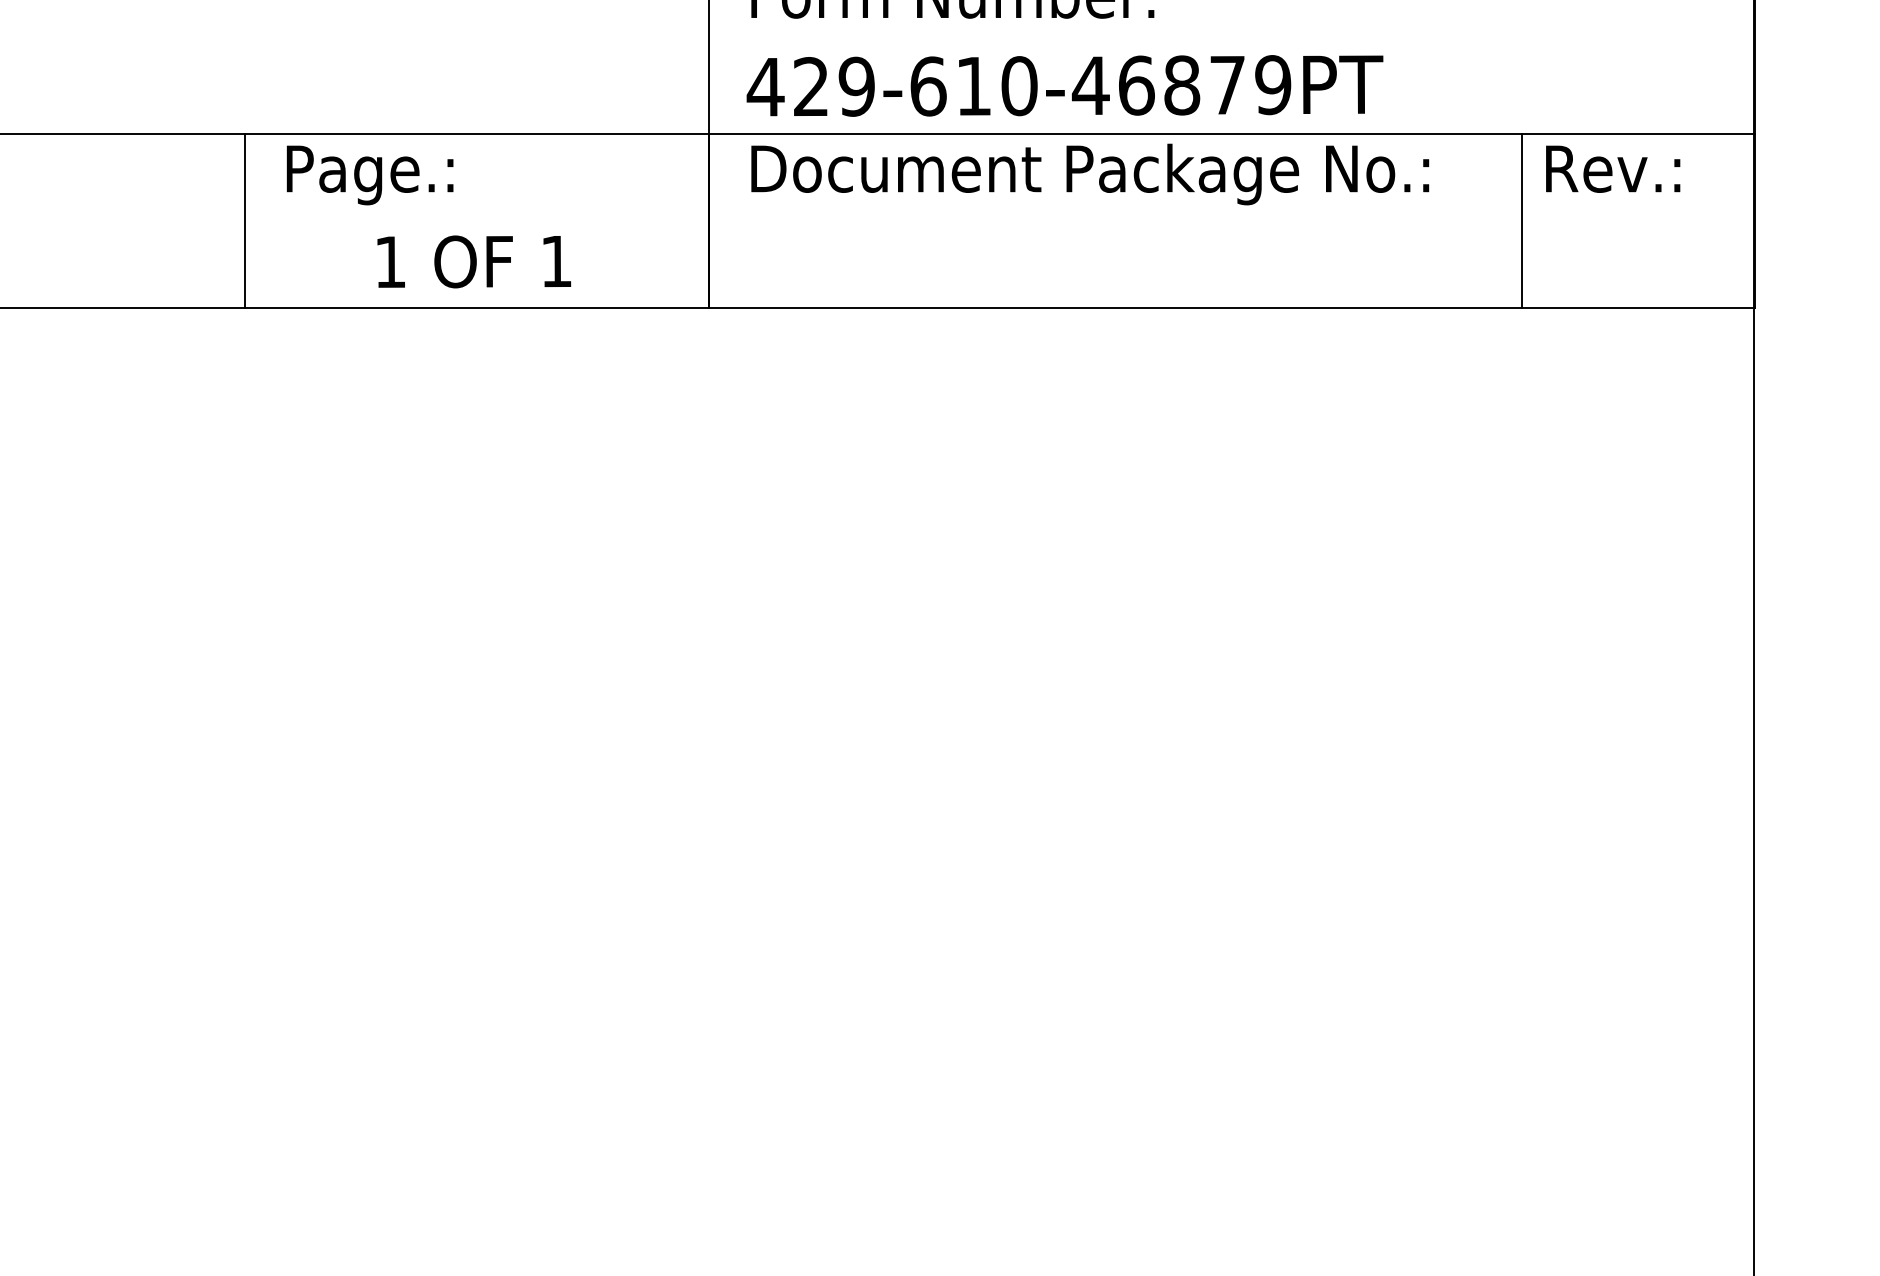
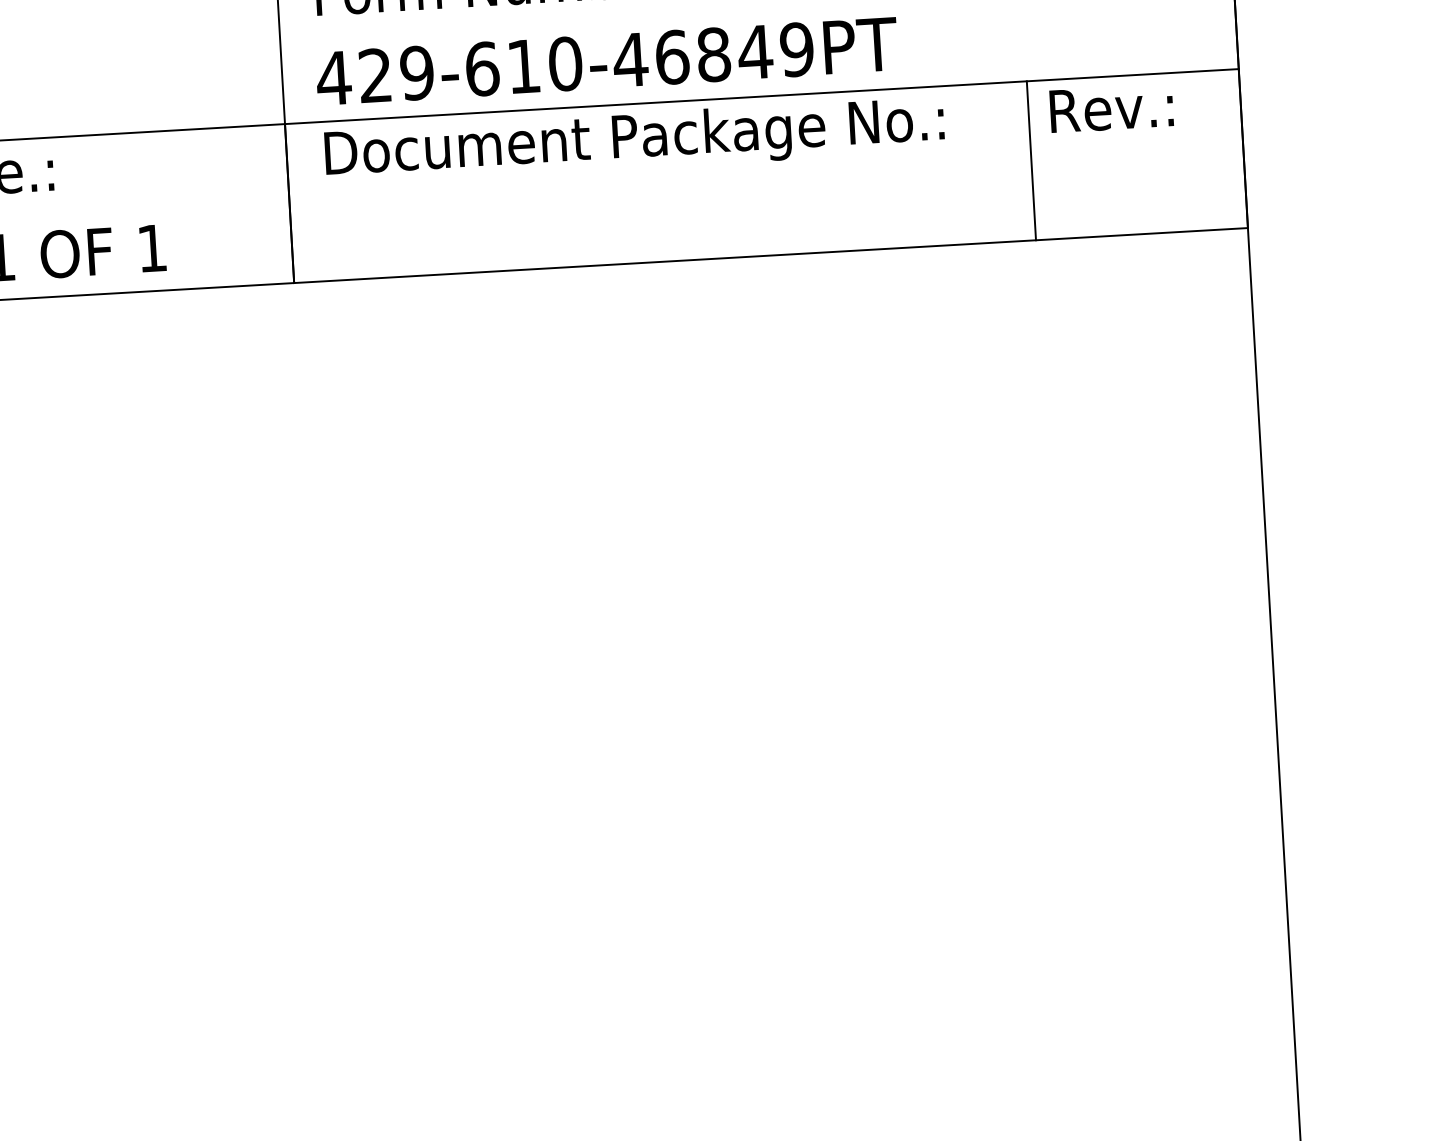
text: (1227, 85) -> (755, 52), 429-610-46879PT -> 429-610-46849PT

